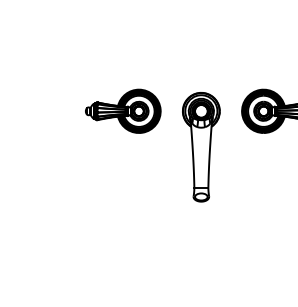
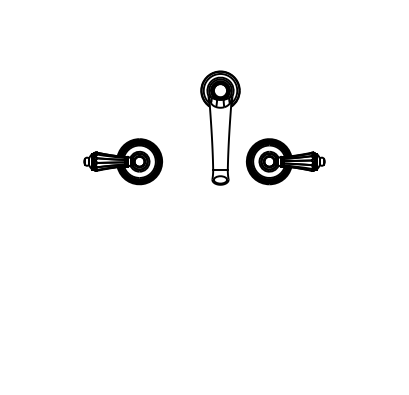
part: (201, 146) -> (220, 127), moved

